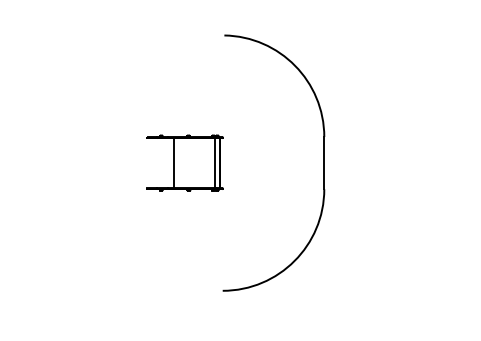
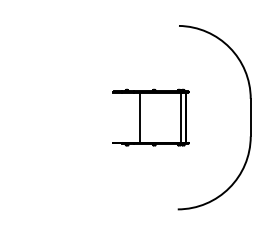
part: (184, 162) -> (150, 117), size x1.4

